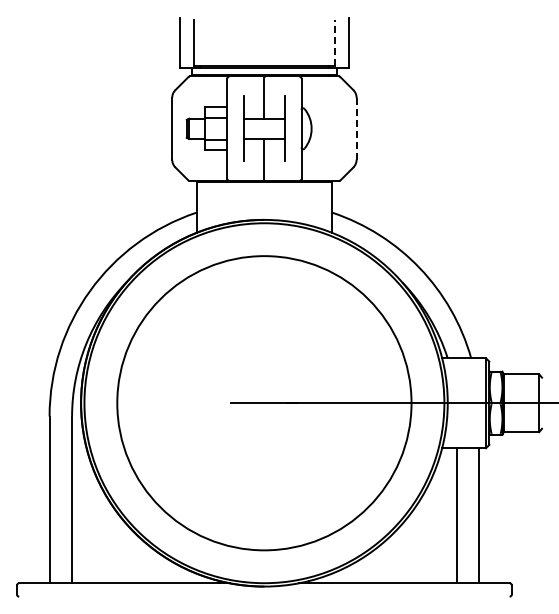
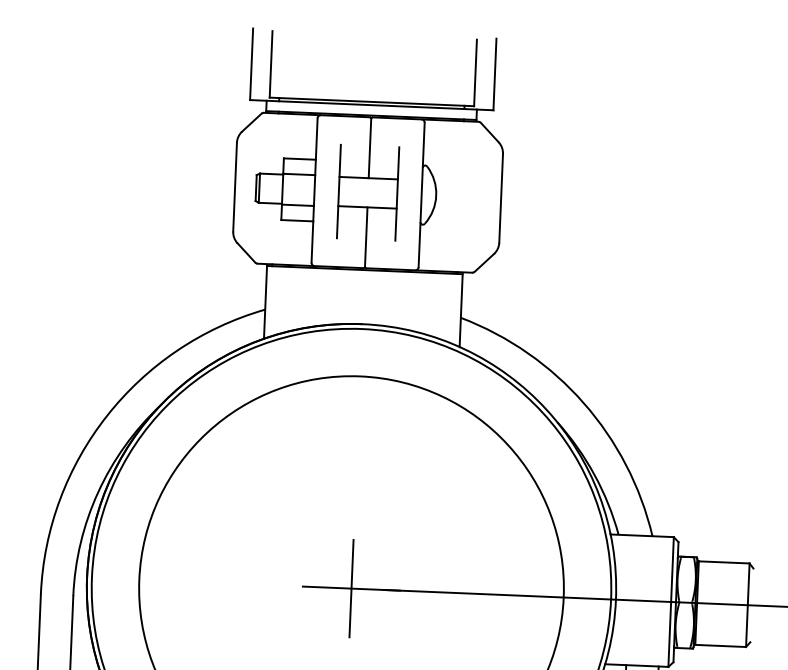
line: (335, 42) -> (475, 72), dashed -> solid
line: (356, 128) -> (500, 197), dashed -> solid
line: (264, 402) -> (351, 587), added

